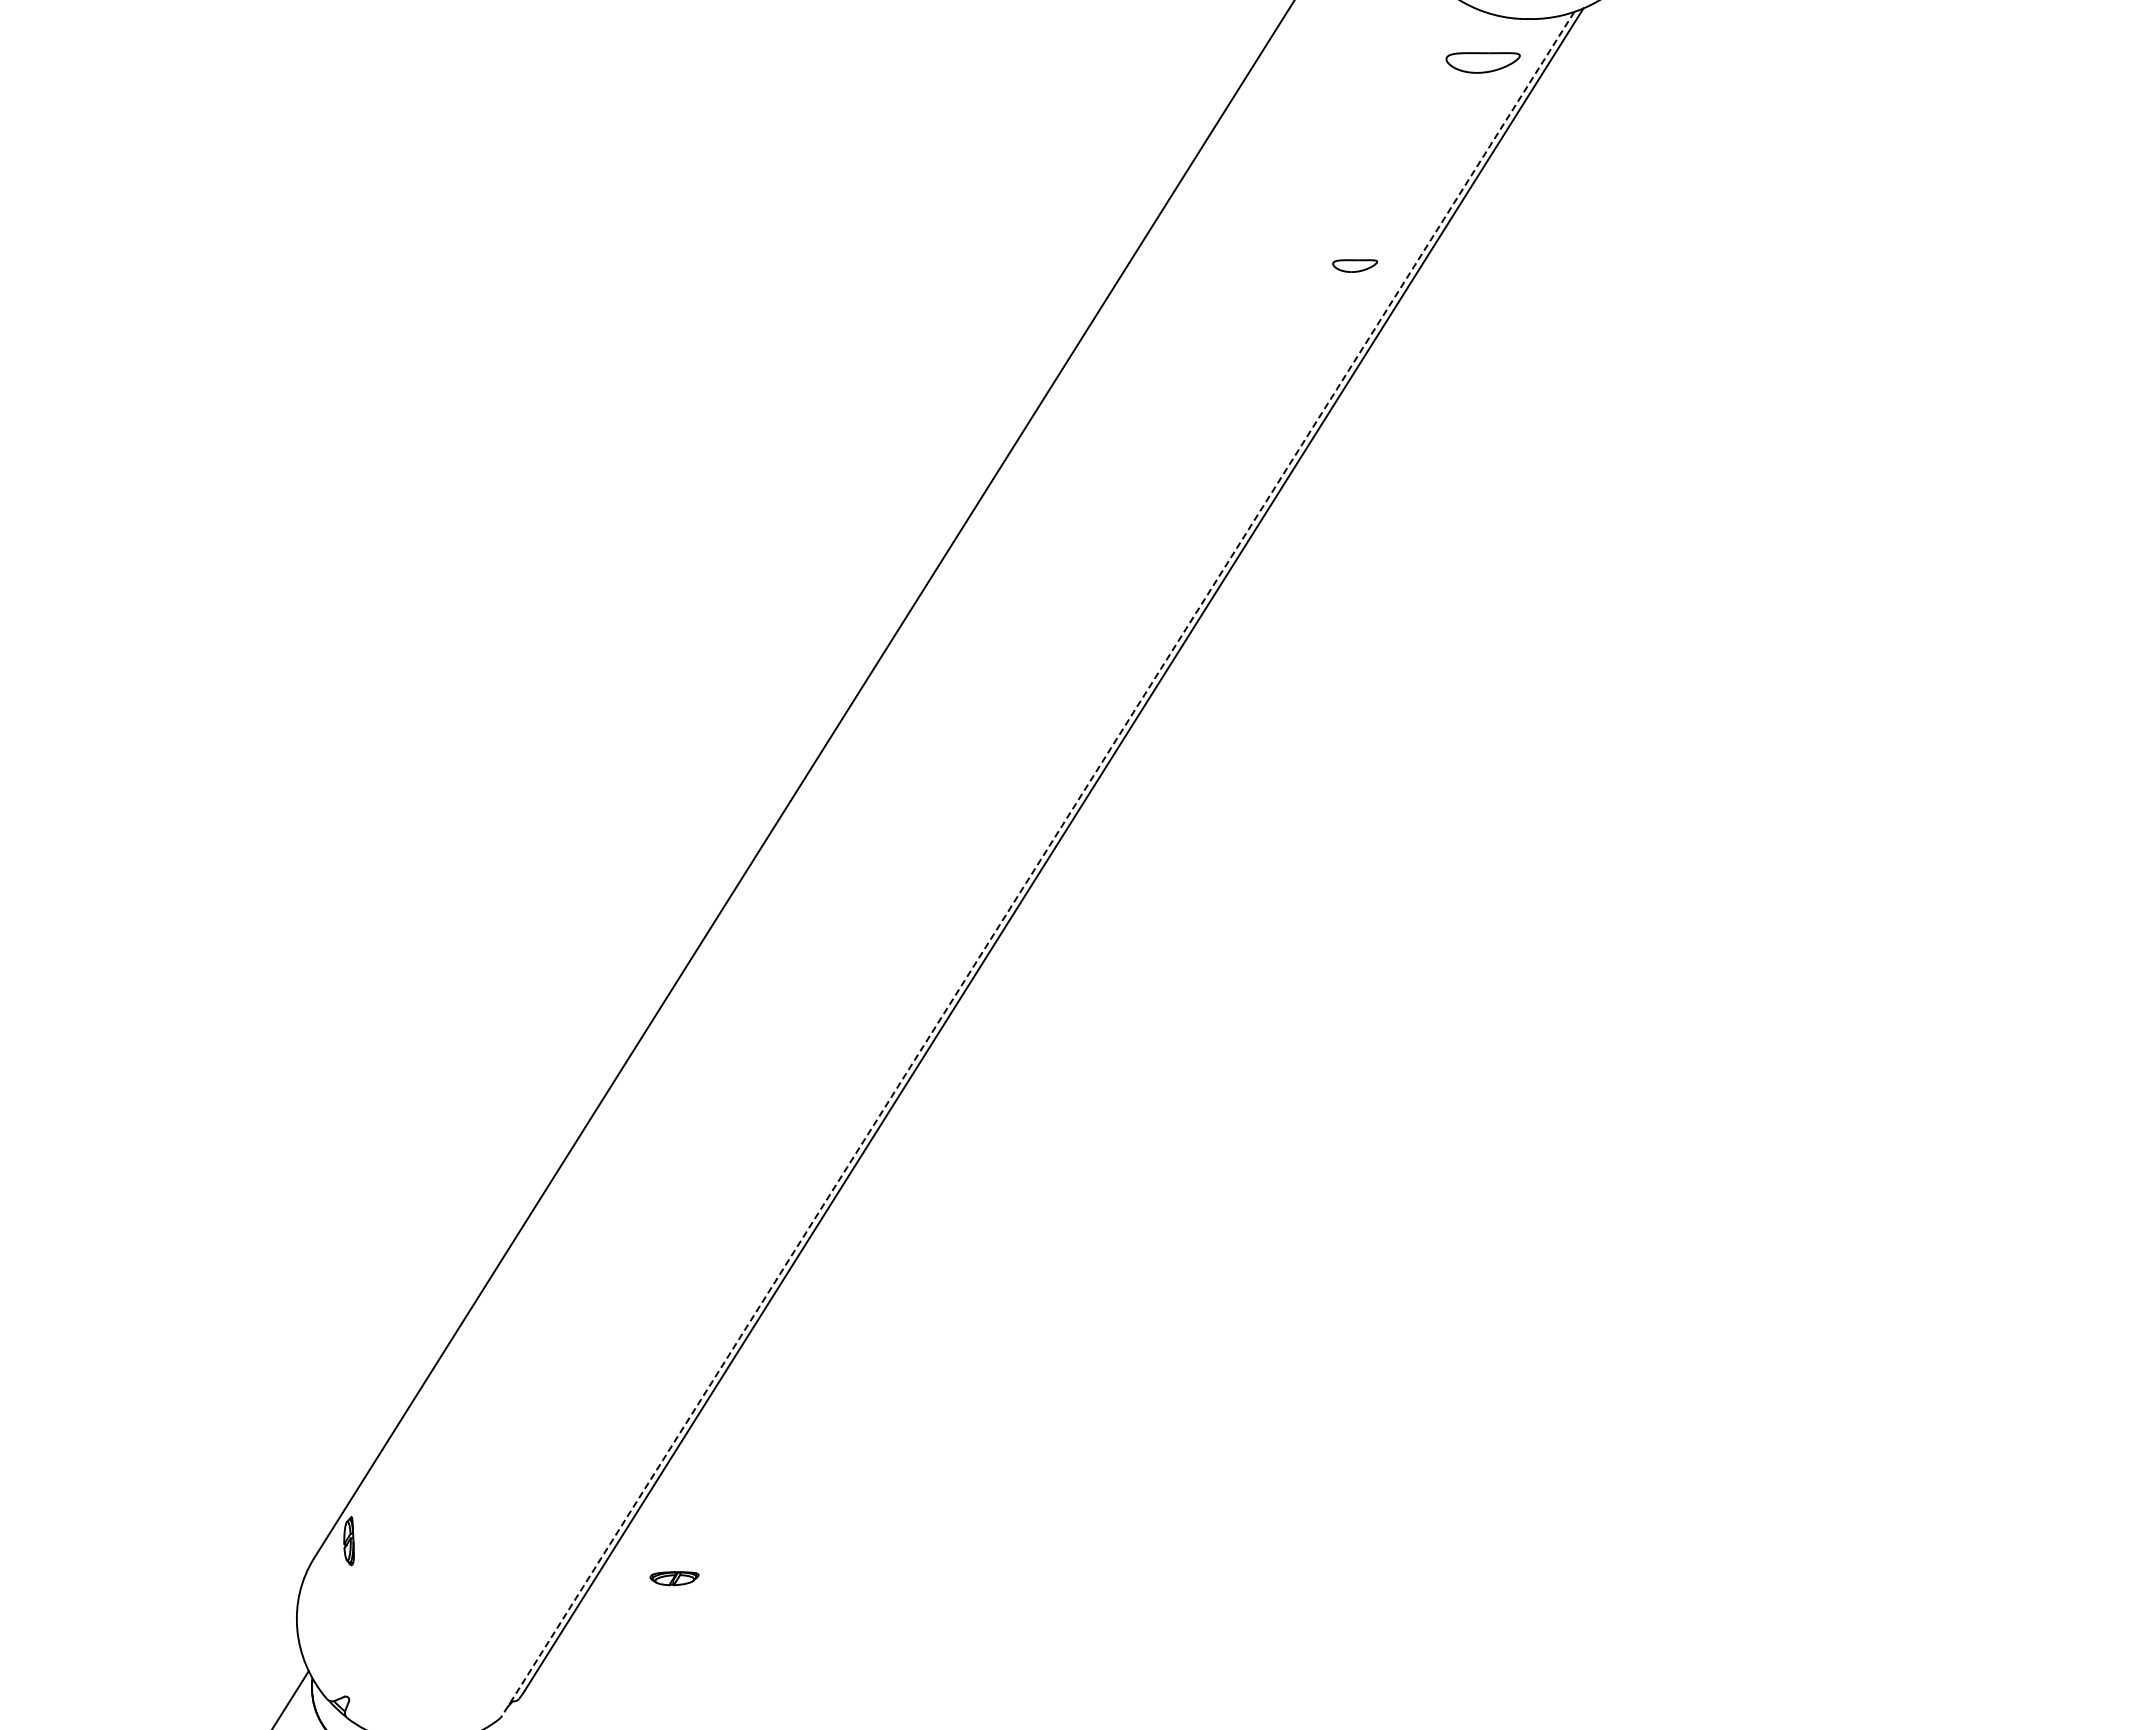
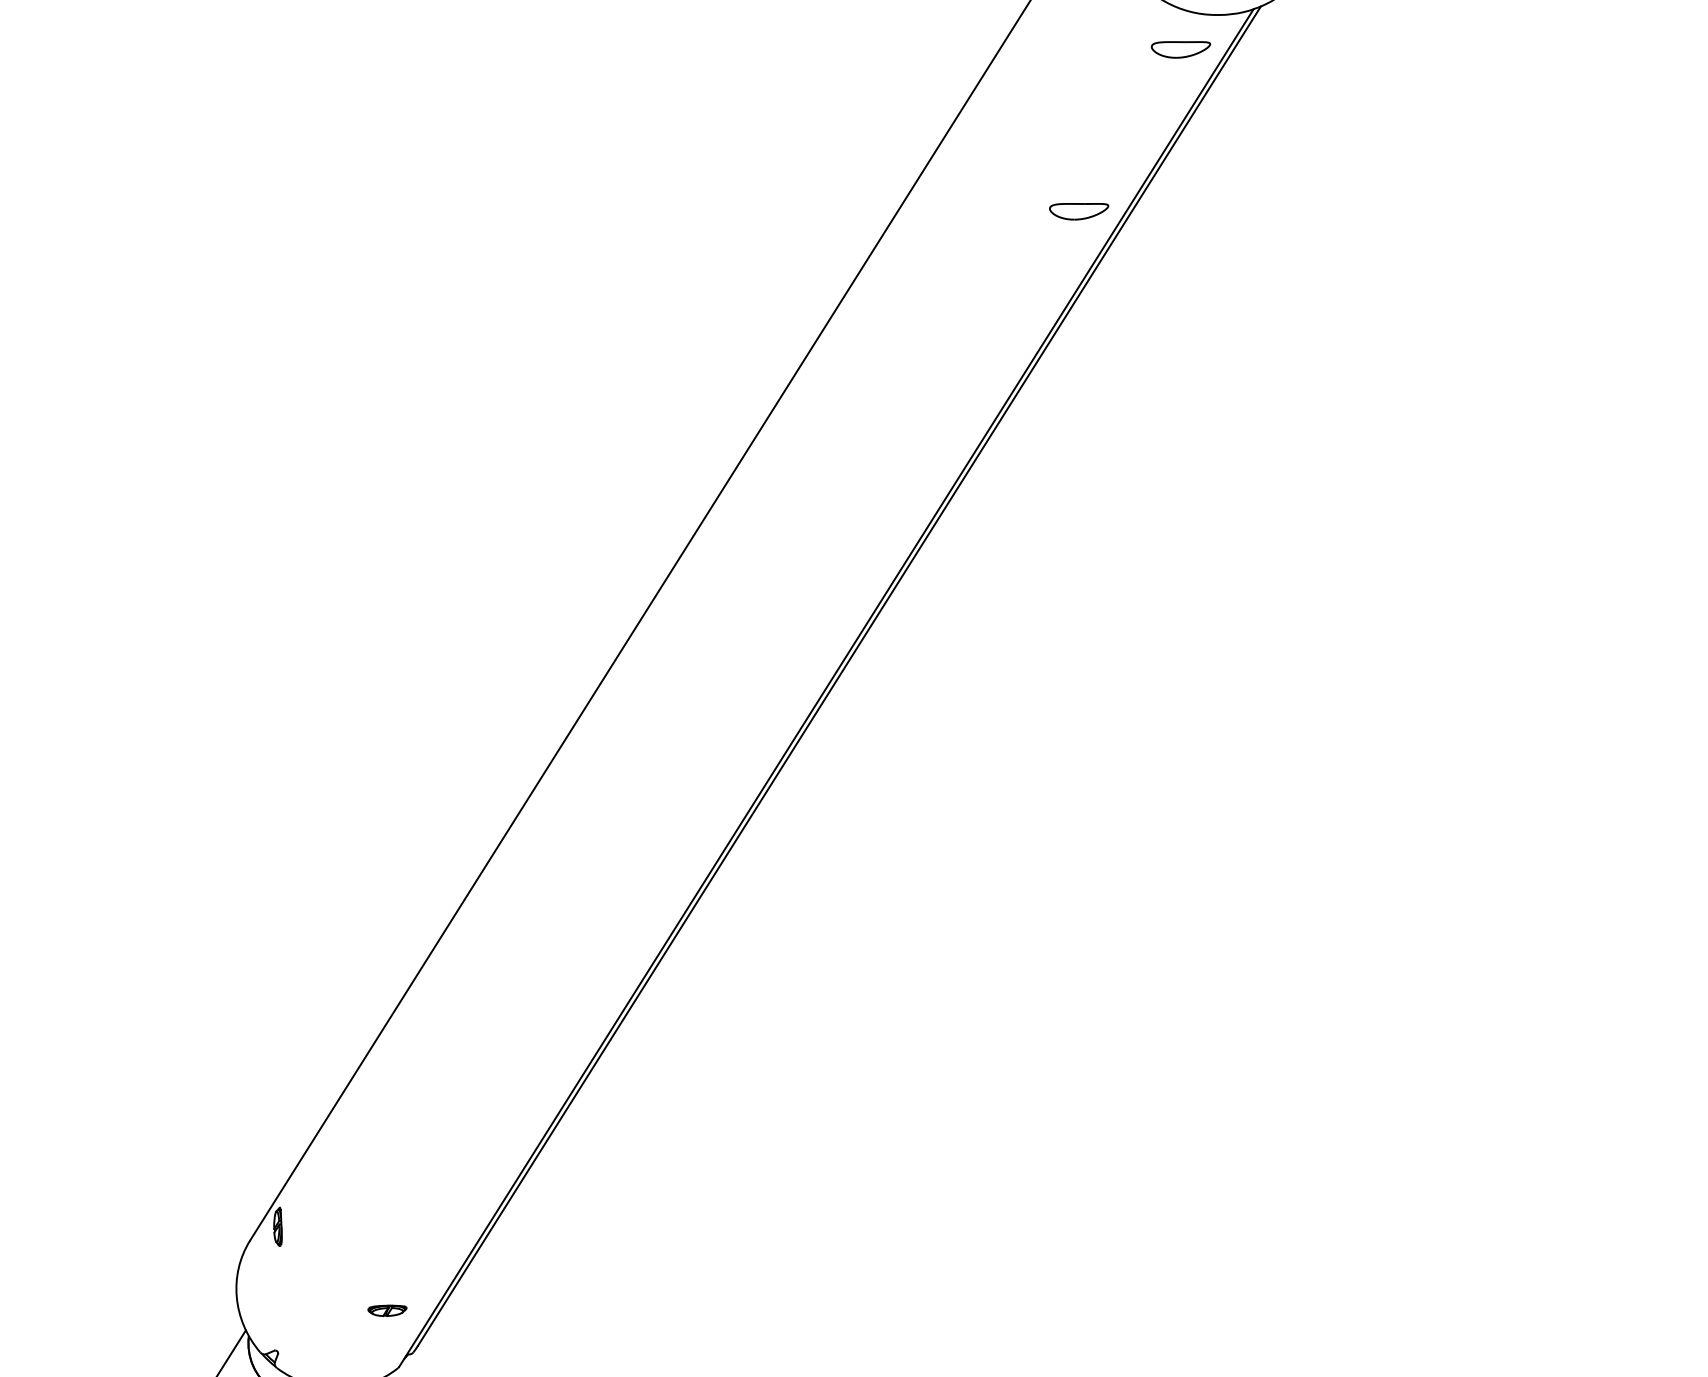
part: (1354, 265) -> (1078, 211), size x1.67
line: (1037, 864) -> (826, 688), dashed -> solid
part: (674, 1578) -> (387, 1310), moved

